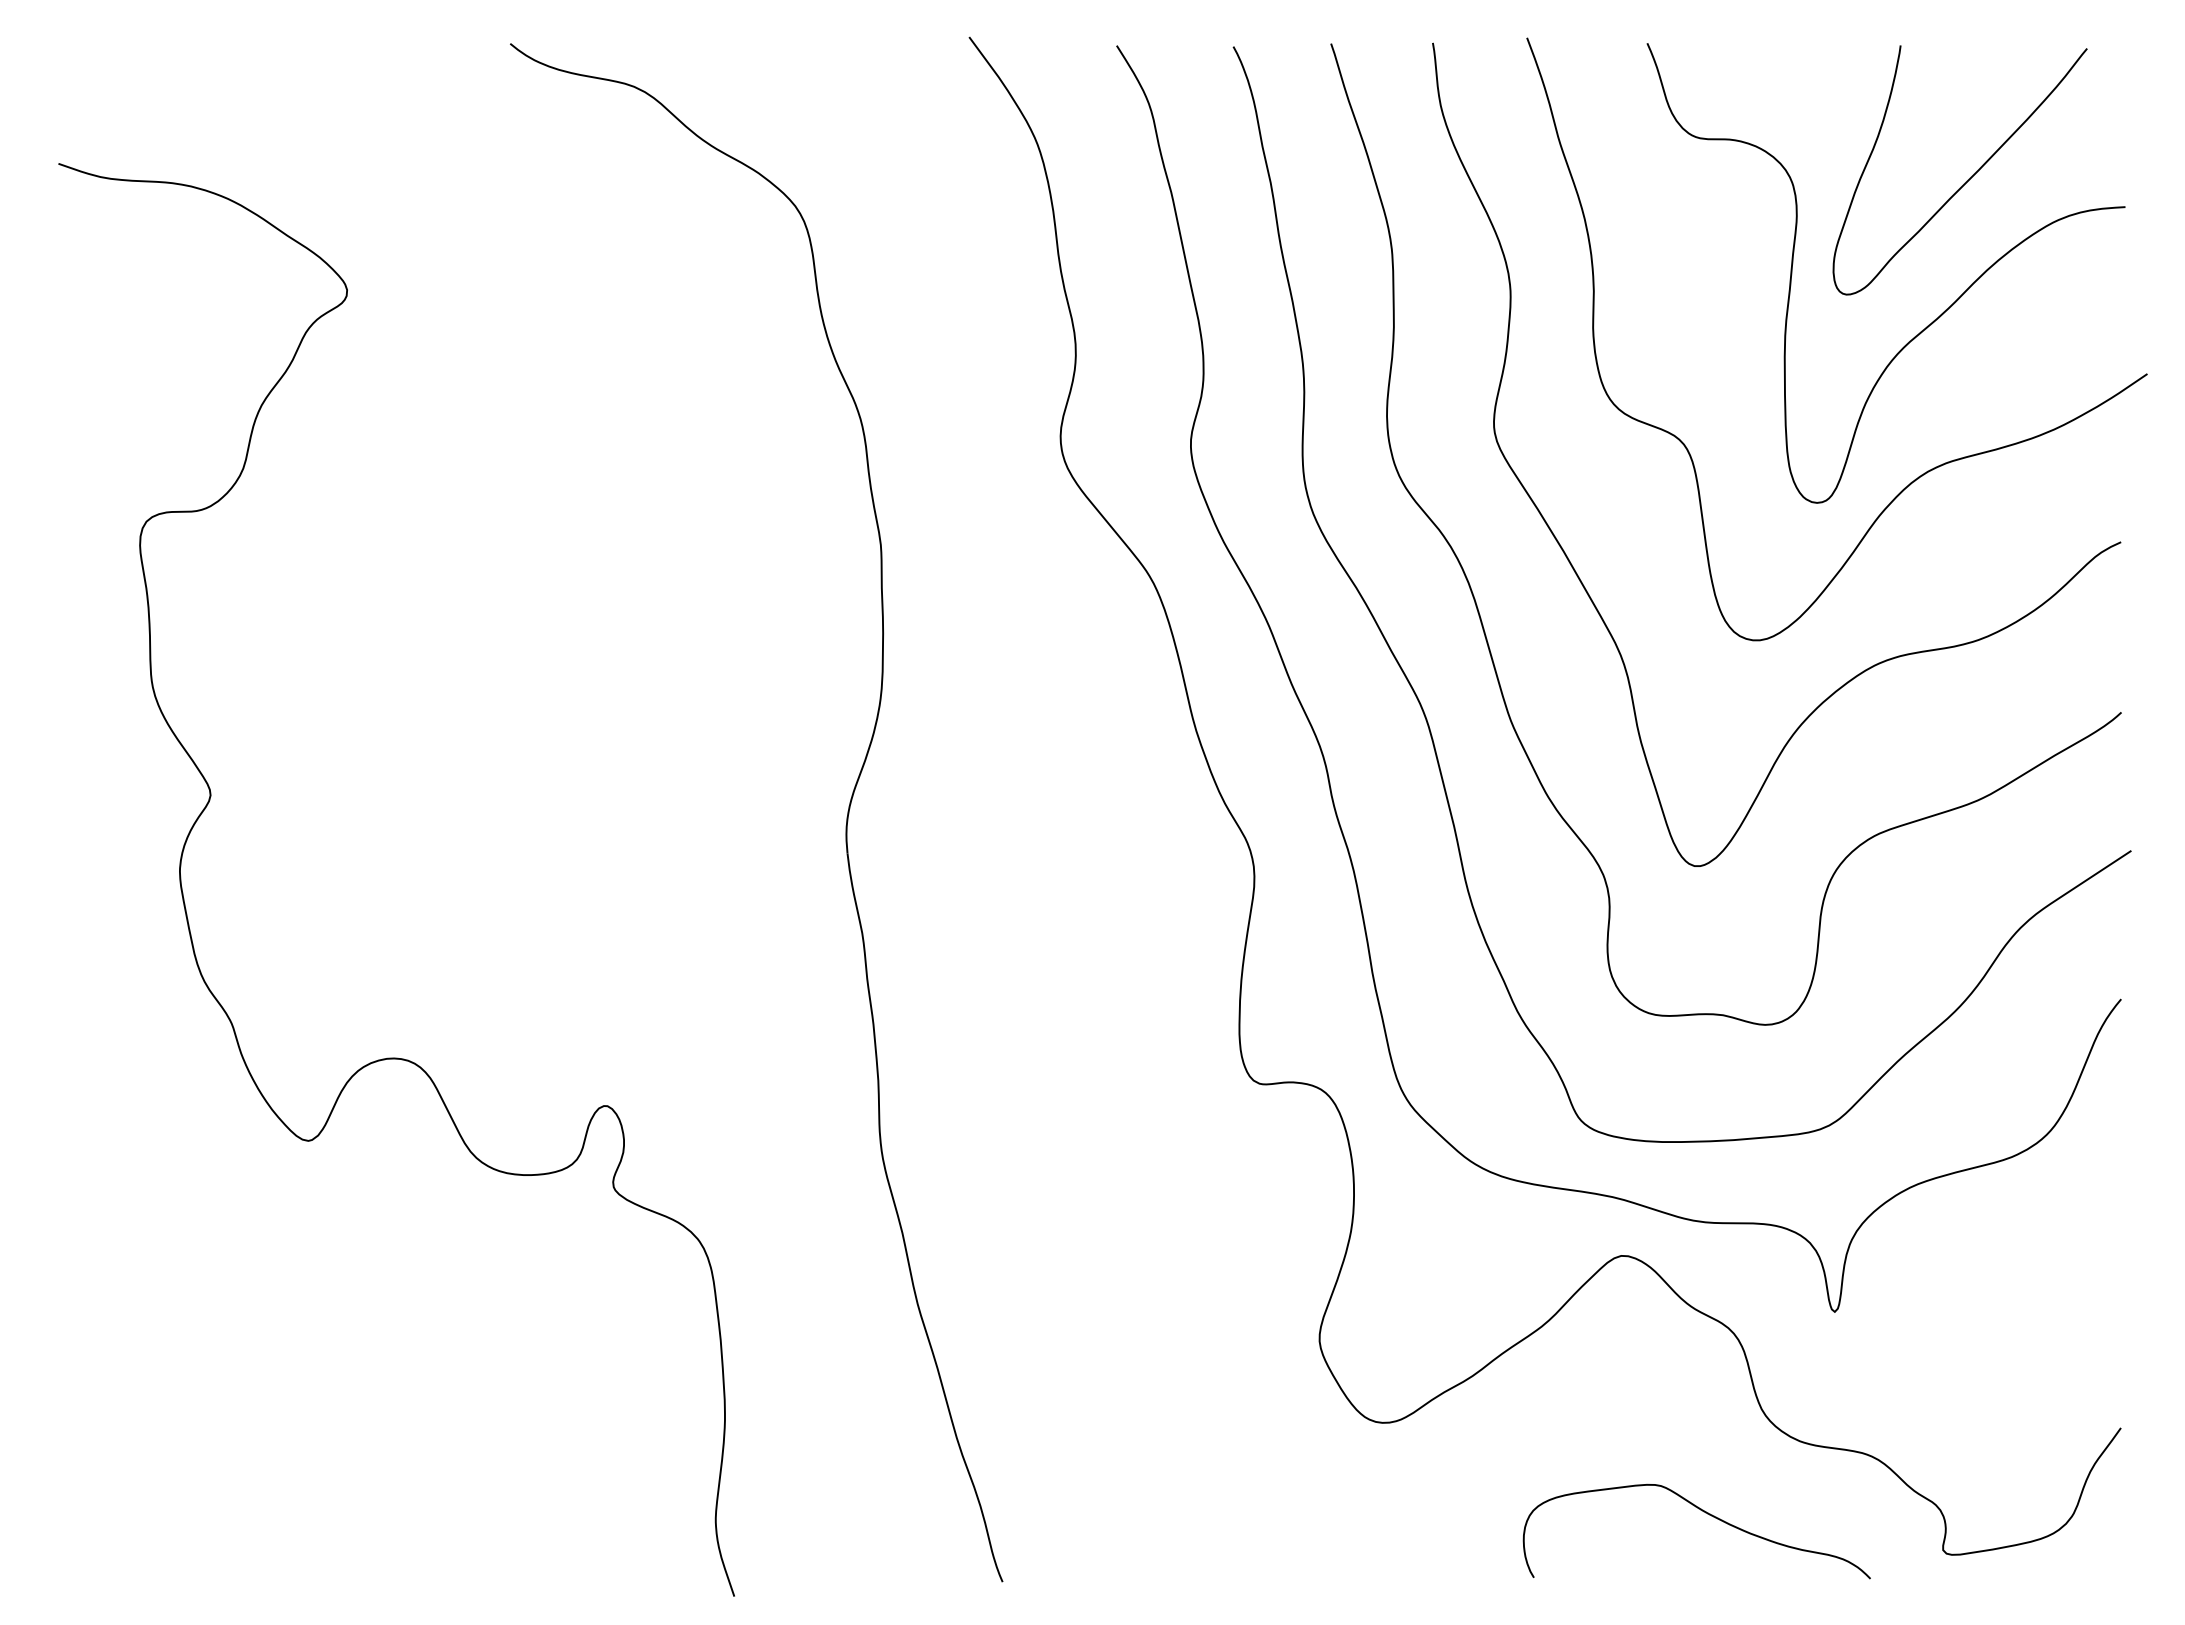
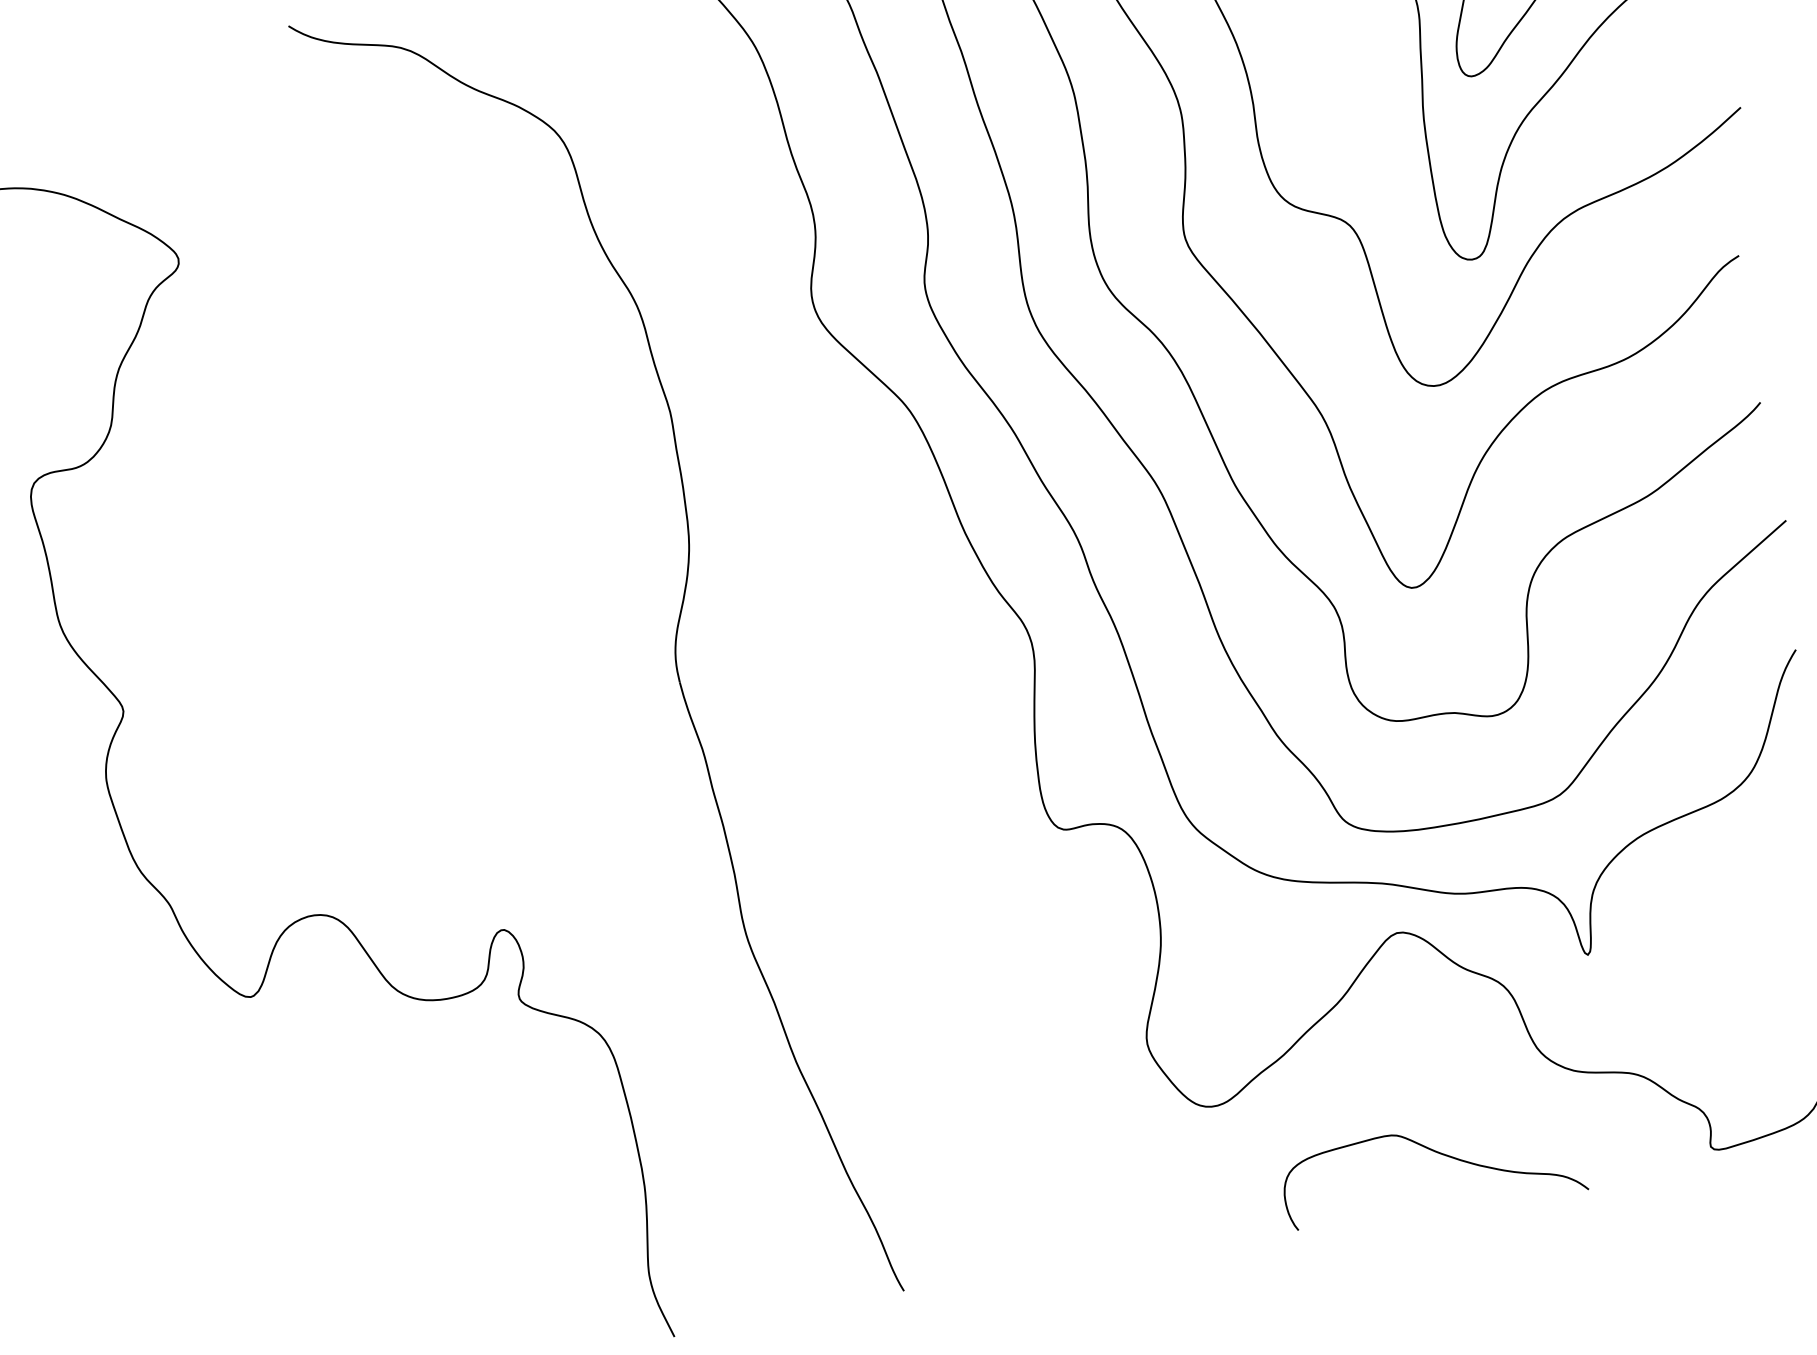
curve: (1705, 1513) -> (1438, 1153), moved

